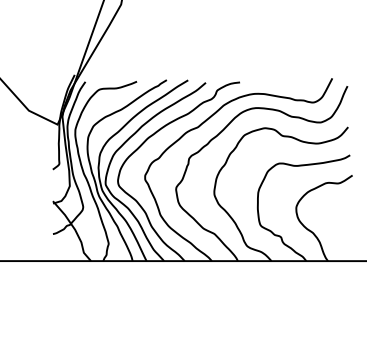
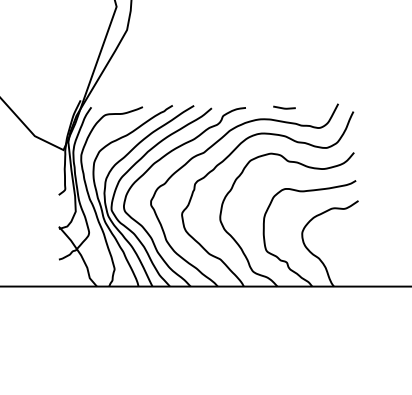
line: (278, 82) -> (284, 107), added

